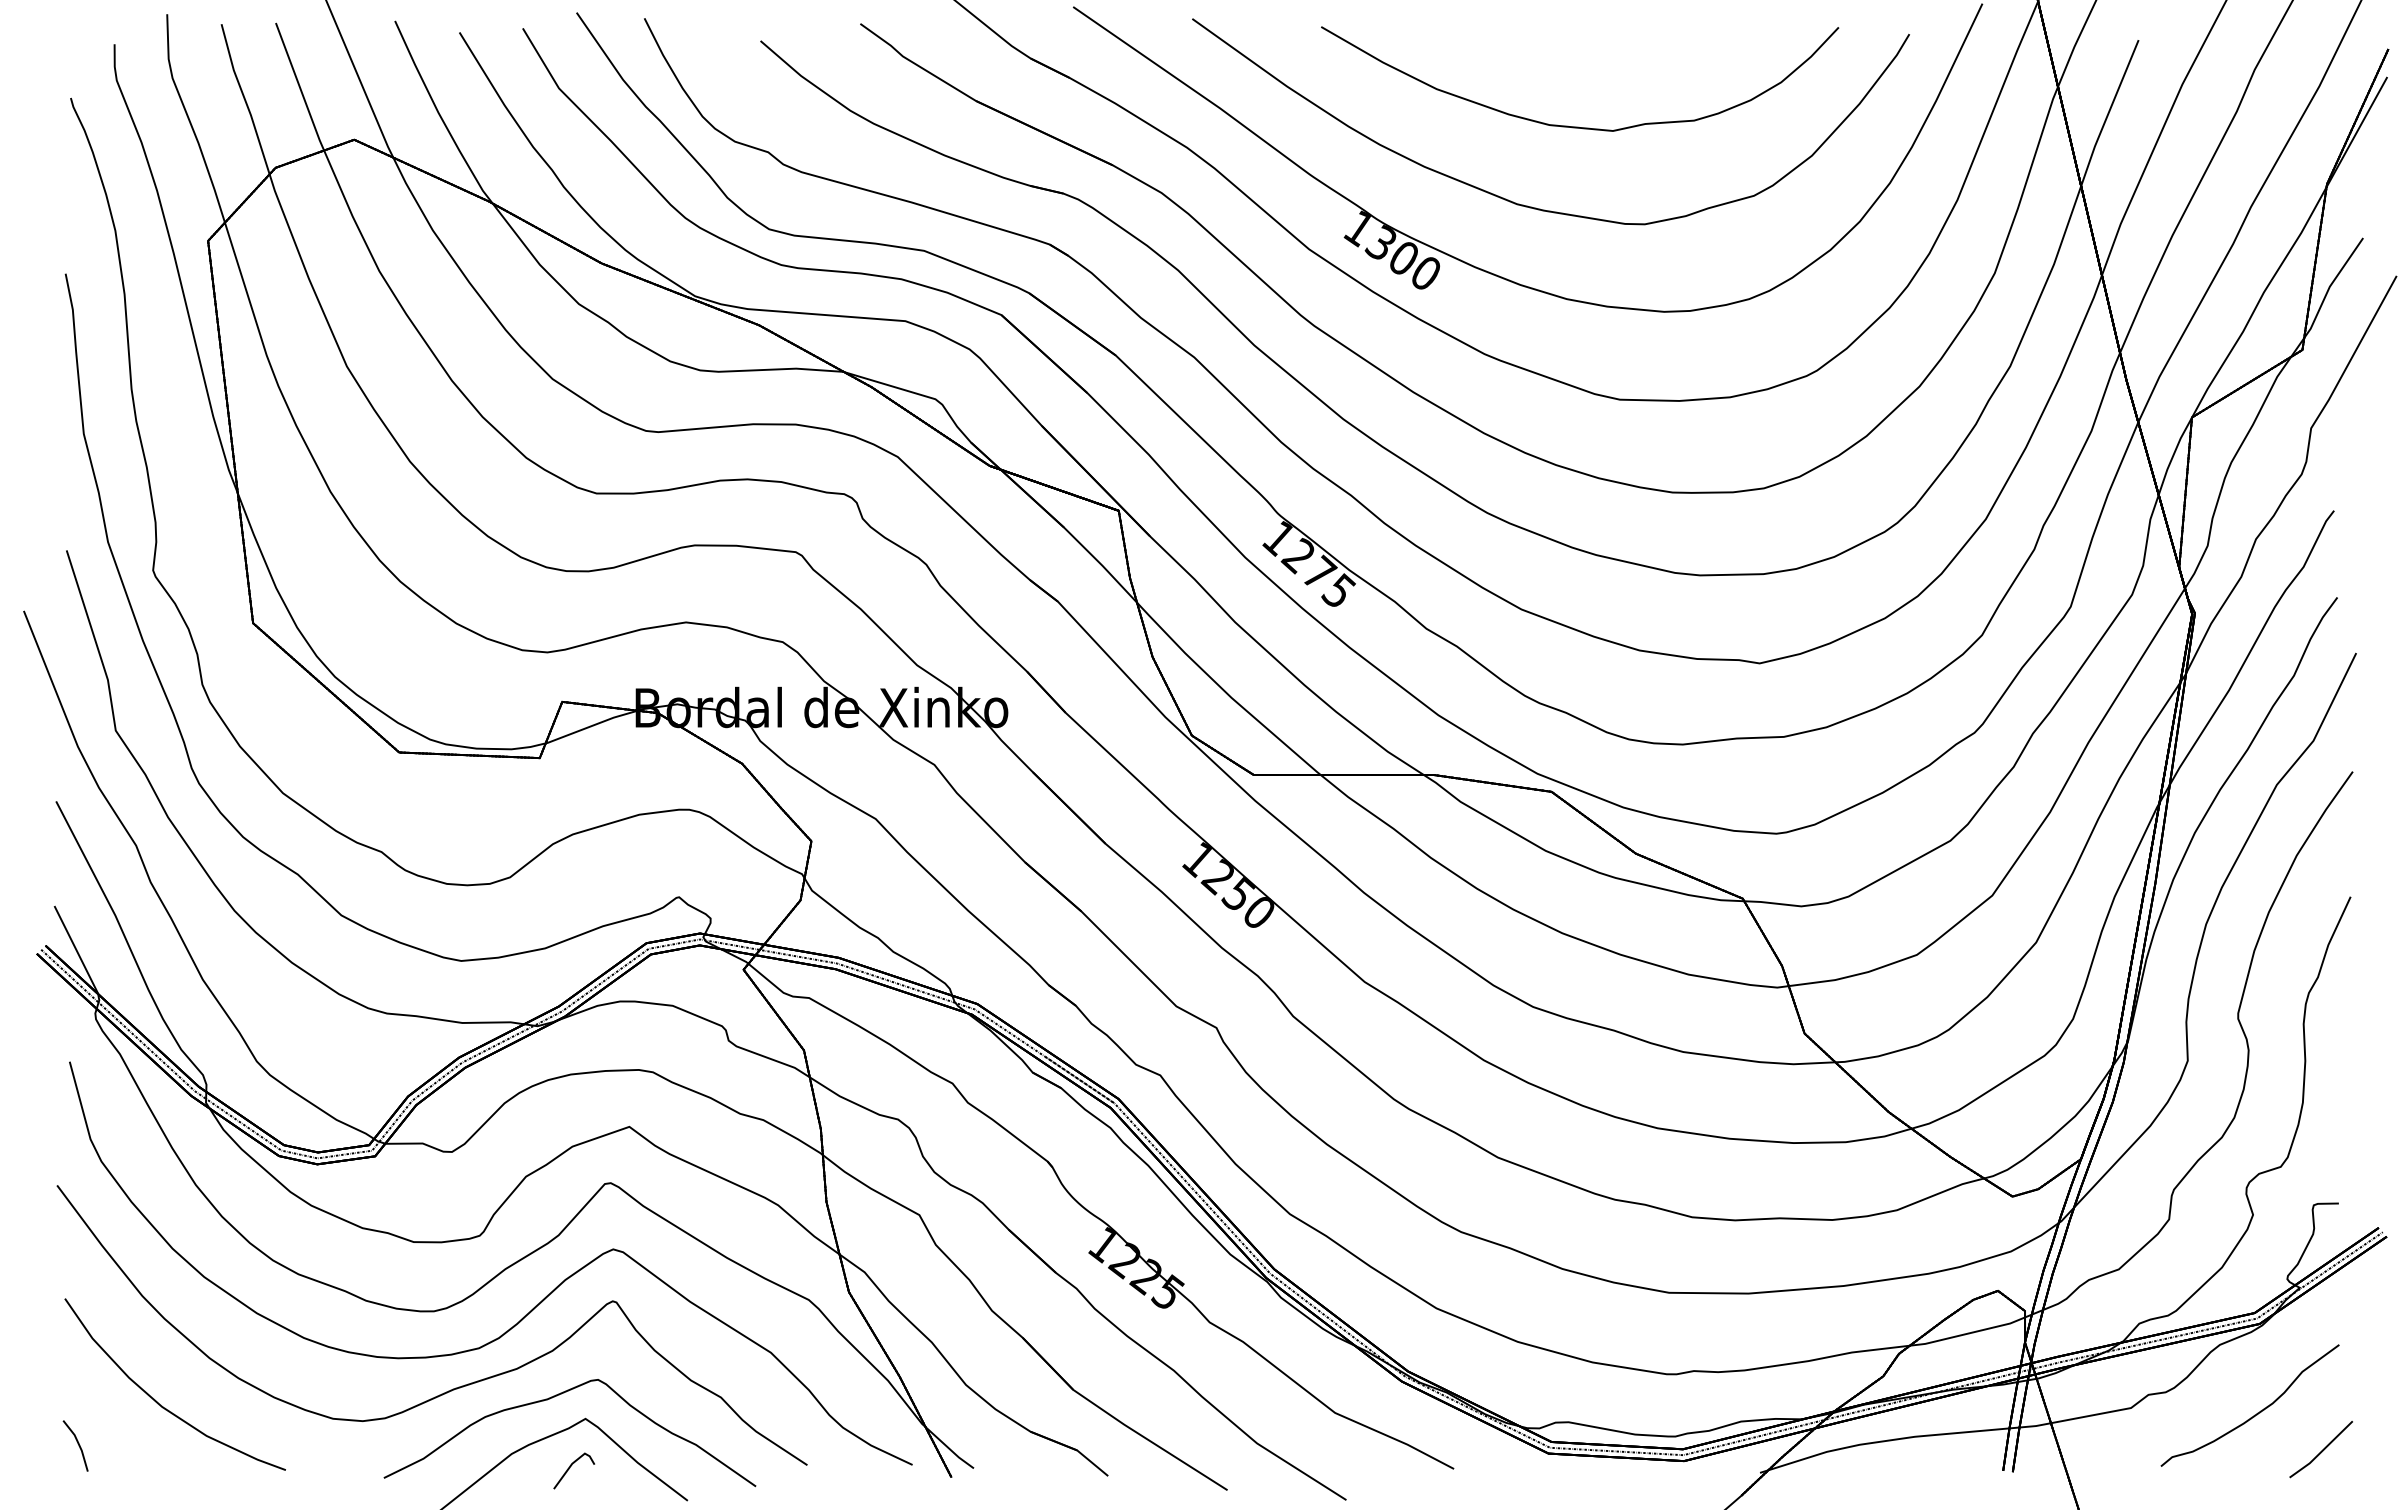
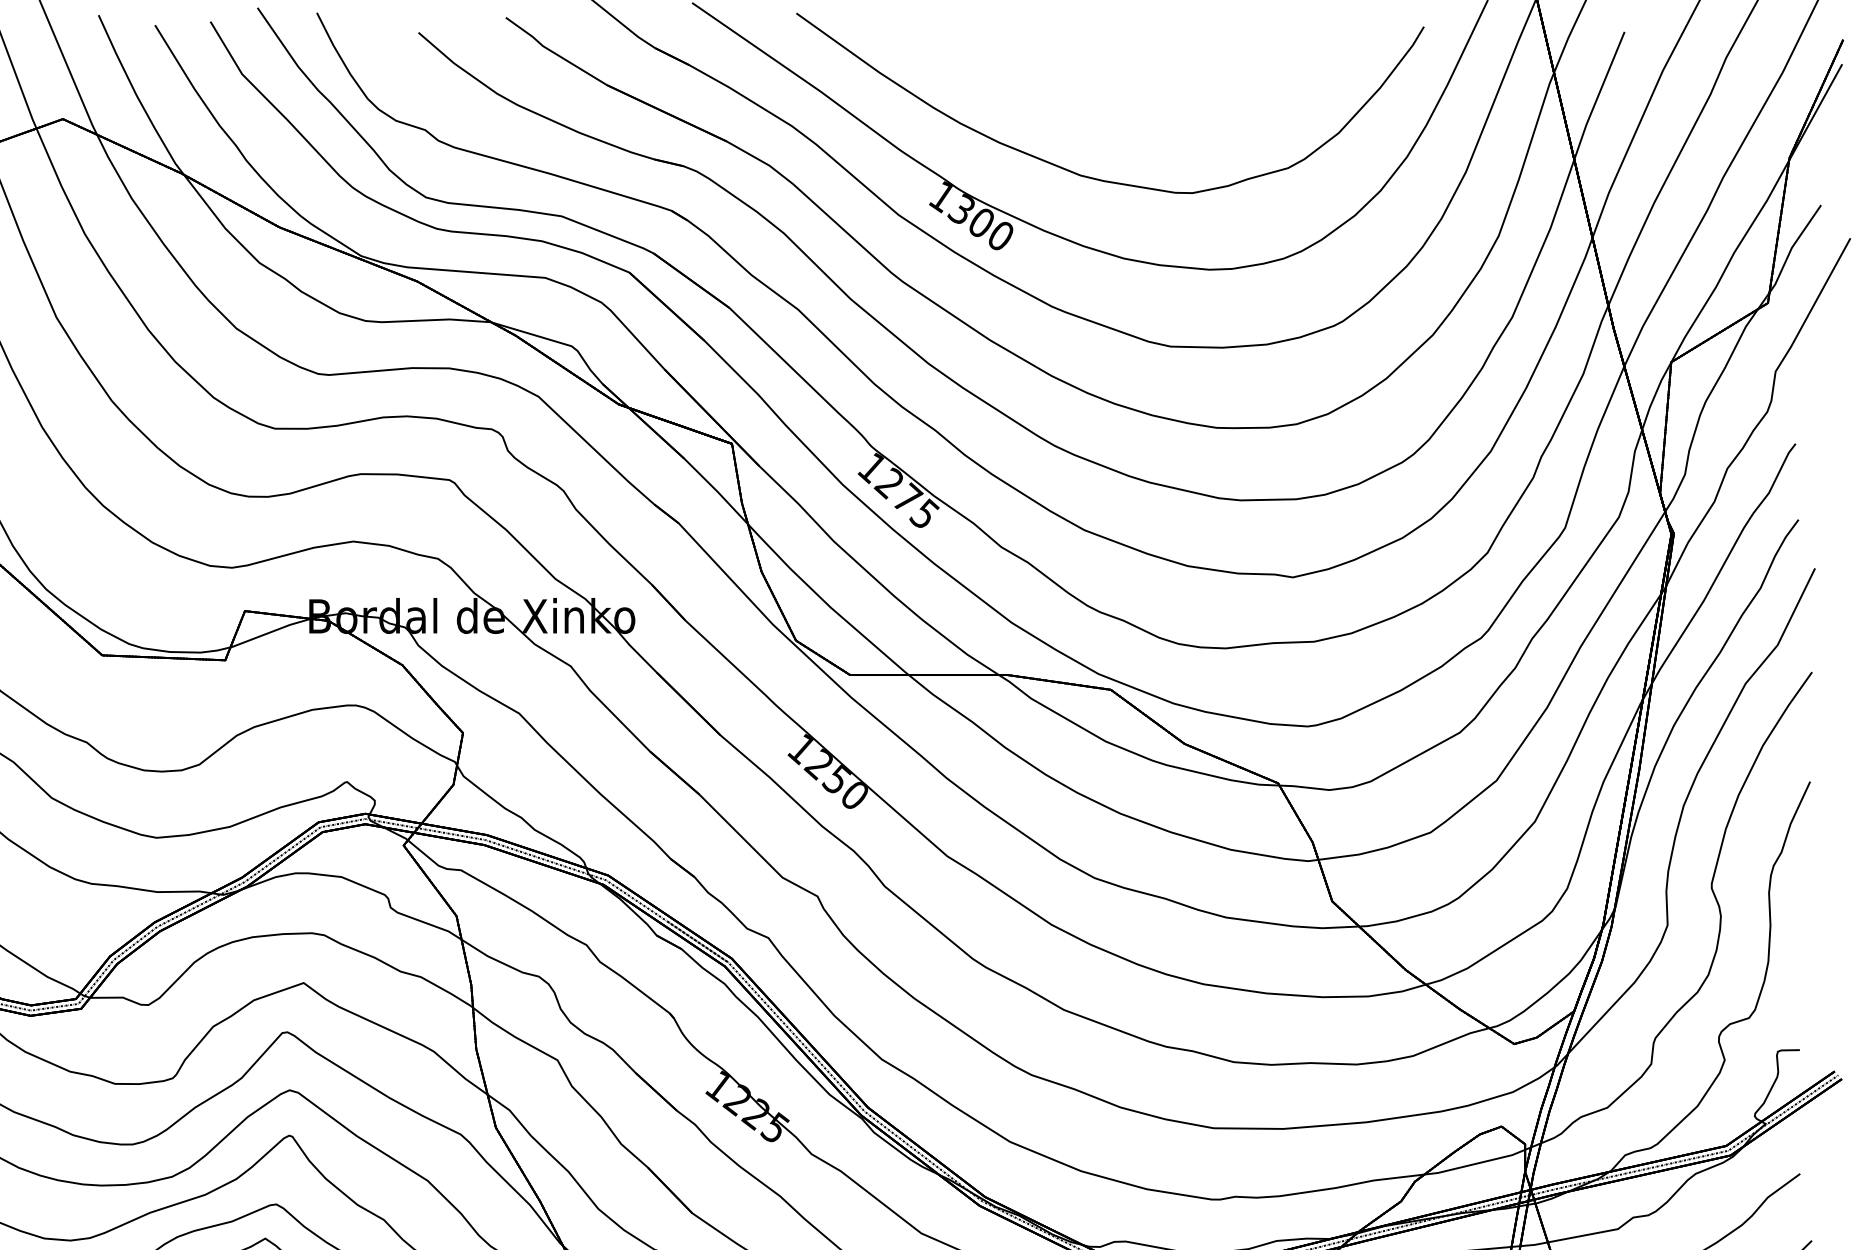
curve: (1578, 126) -> (1134, 107), removed

